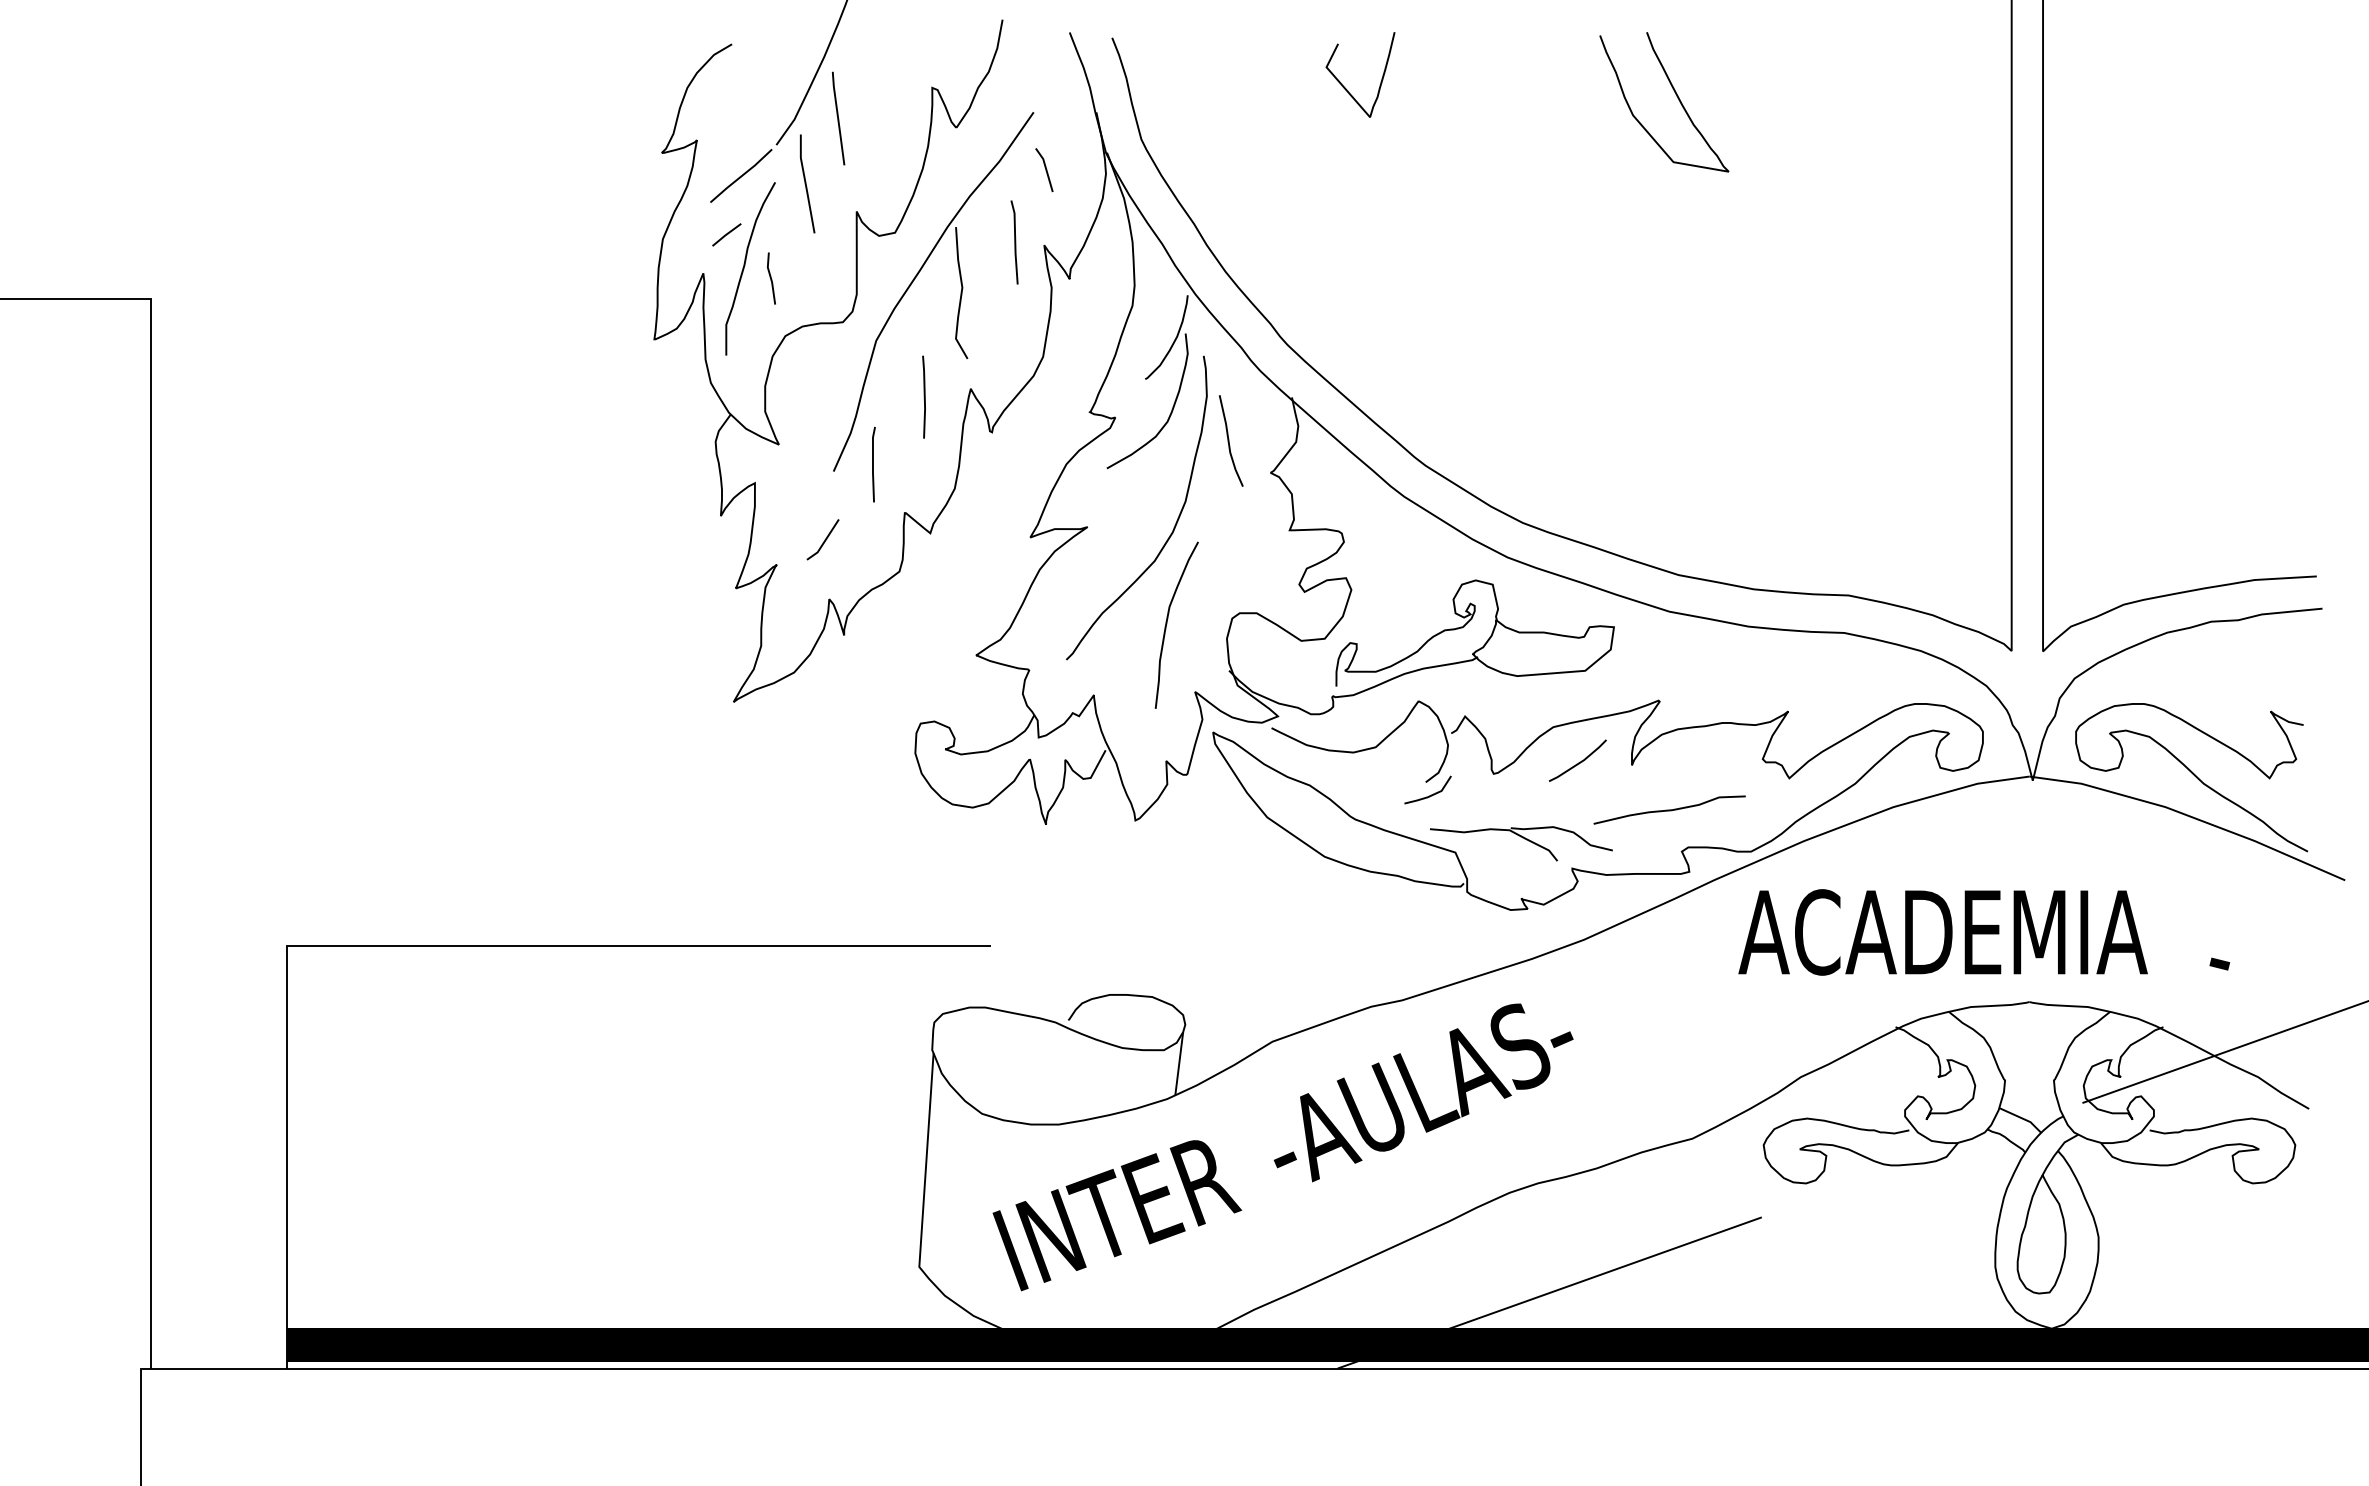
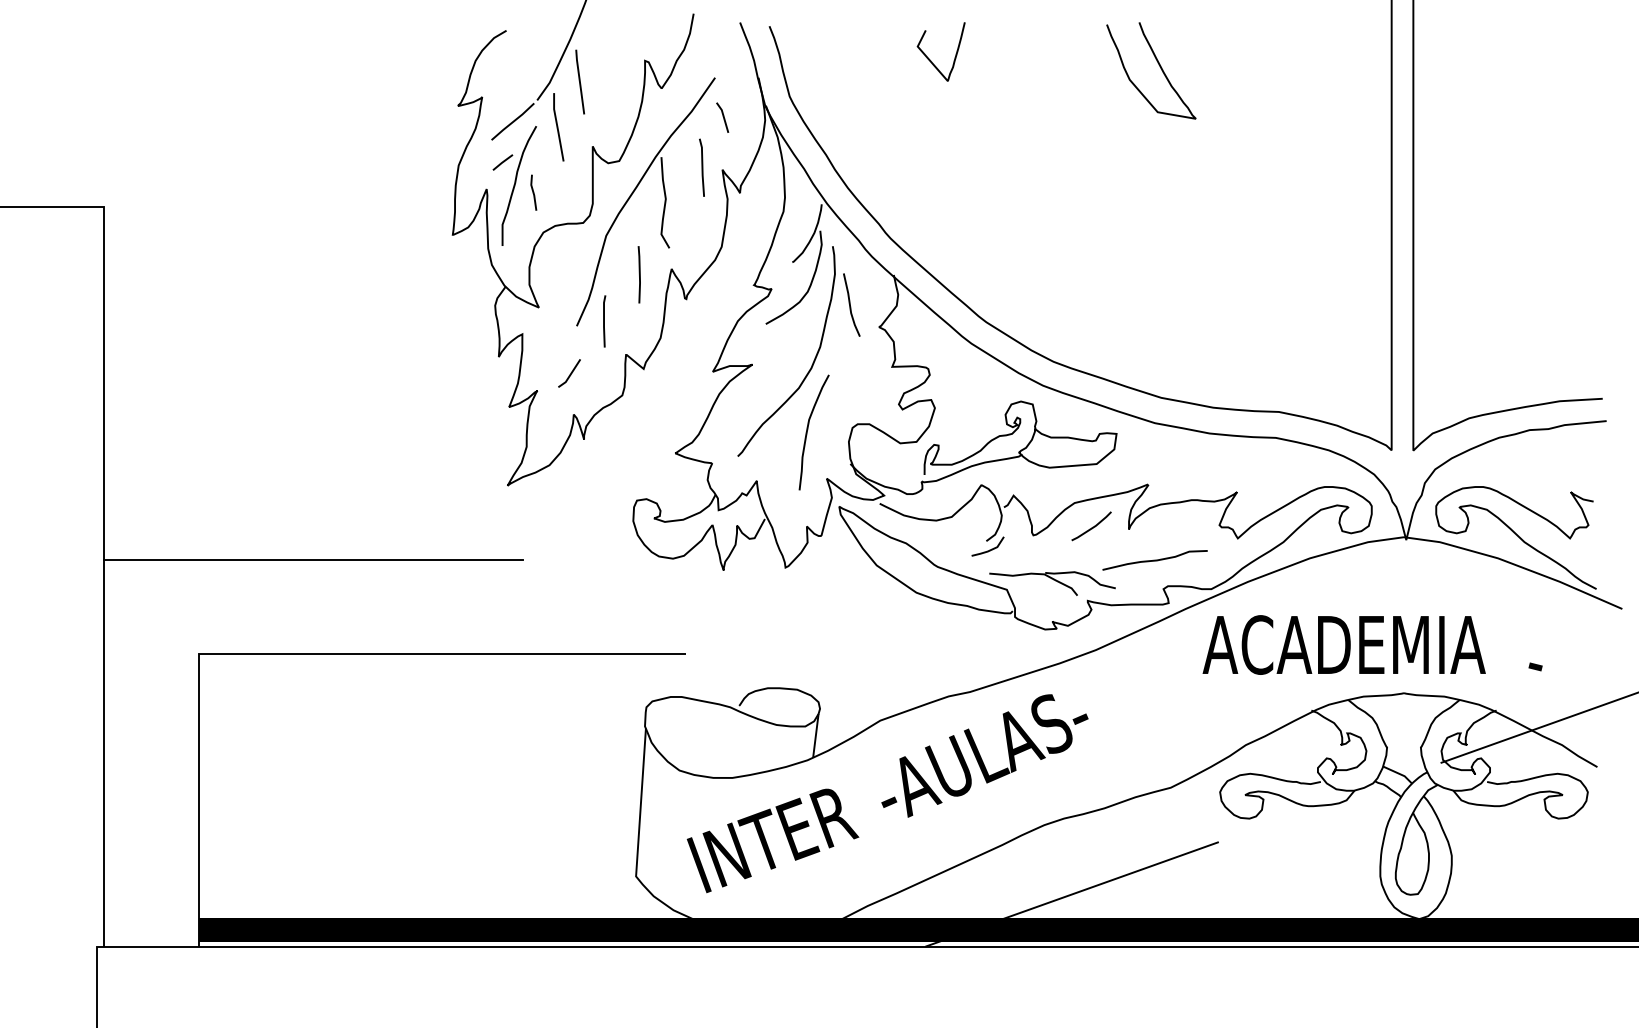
line: (452, 810) -> (313, 560), added

